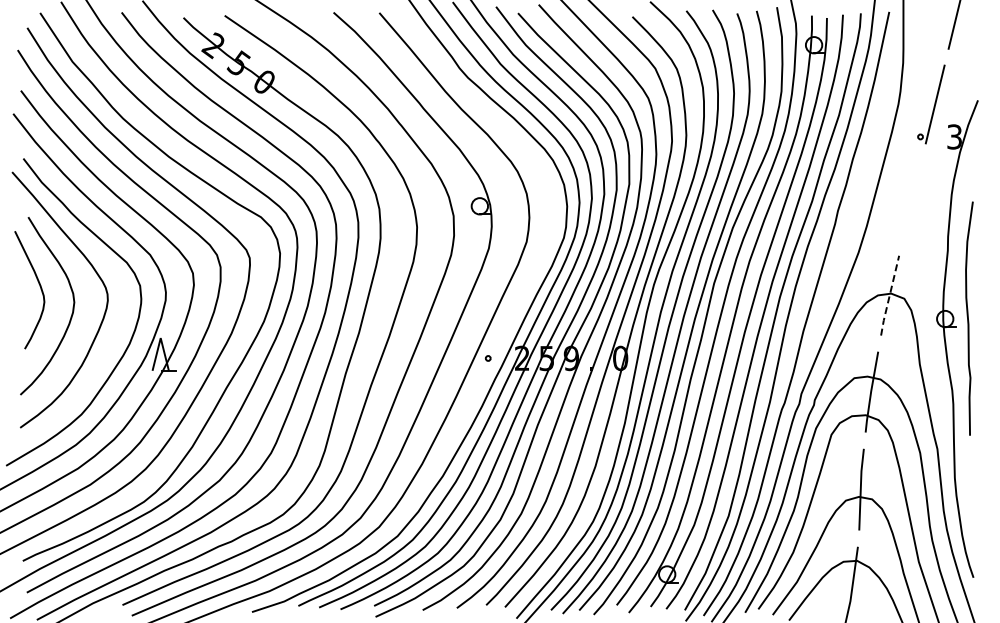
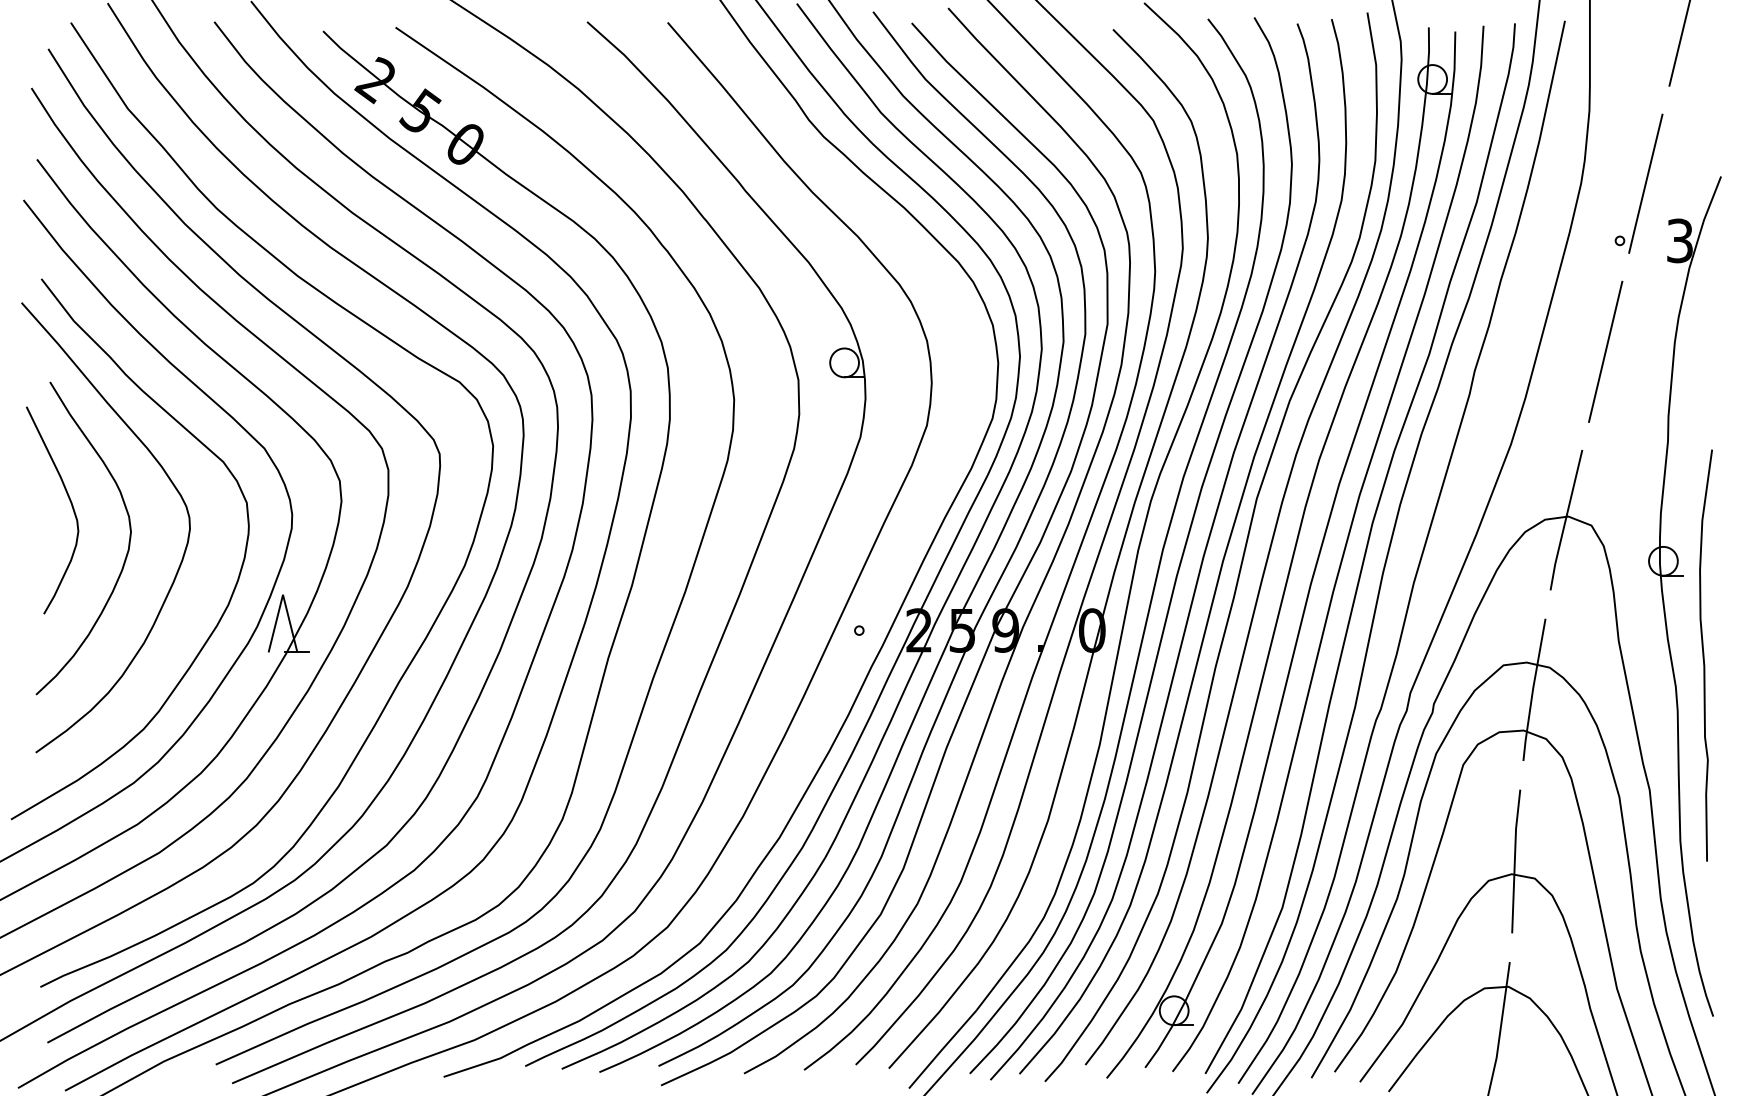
line: (911, 199) -> (1604, 350), added
line: (889, 296) -> (1565, 521), dashed -> solid
curve: (968, 318) -> (1704, 655), moved

